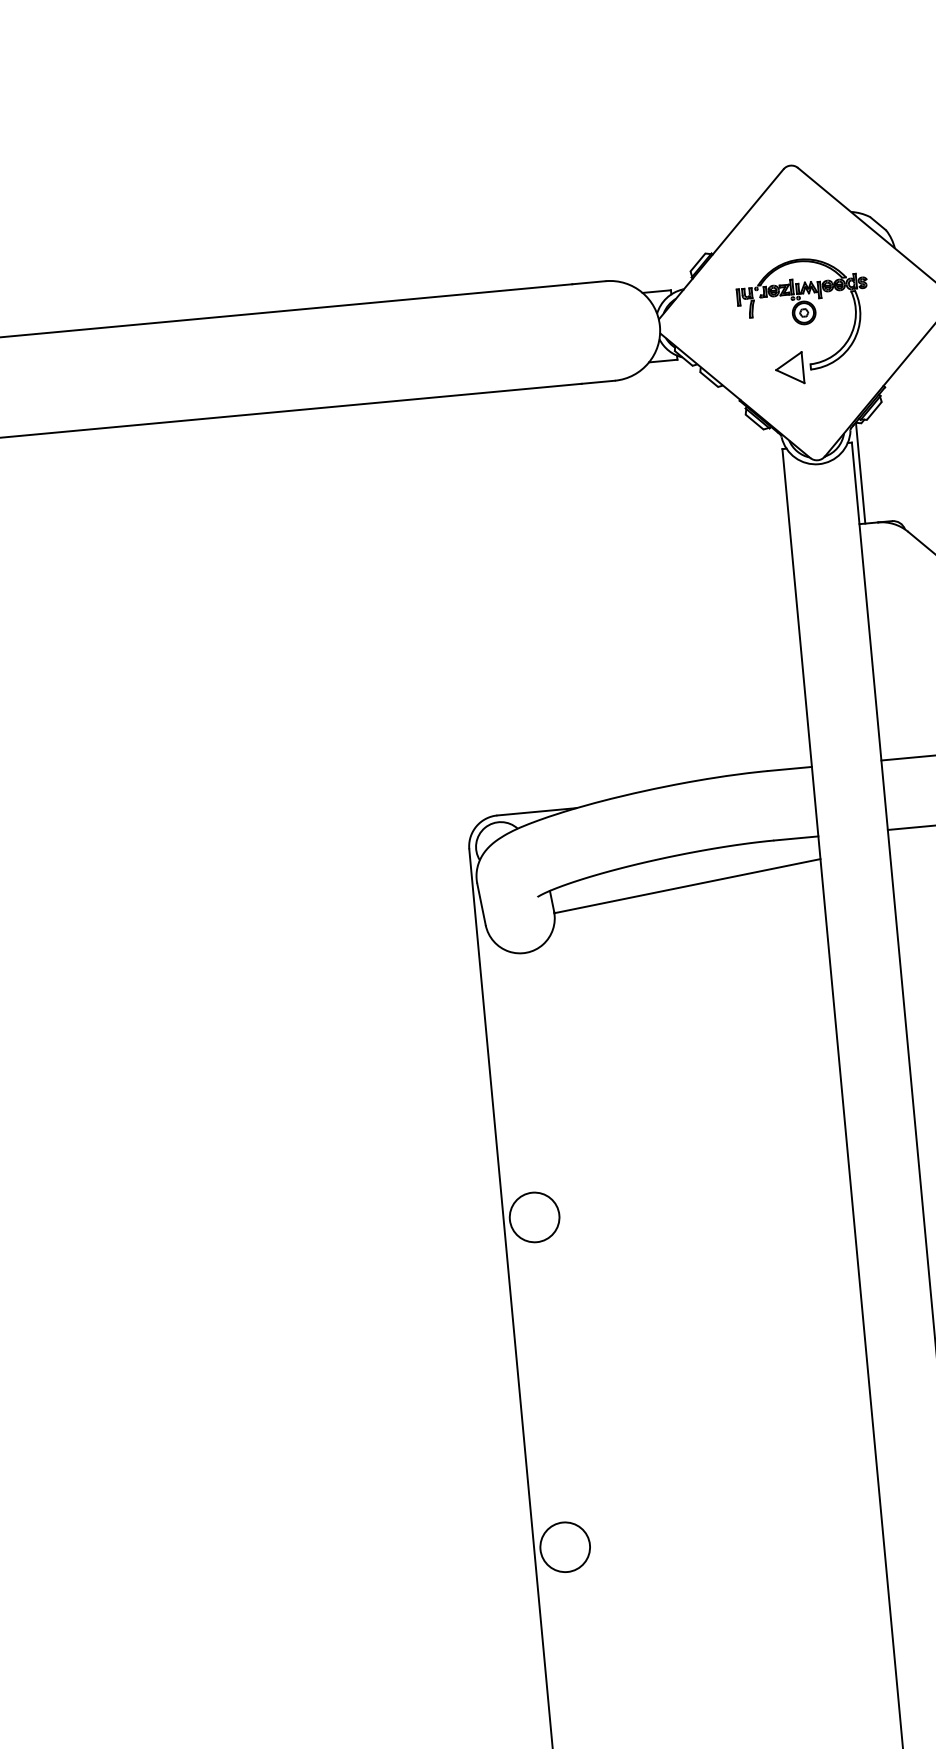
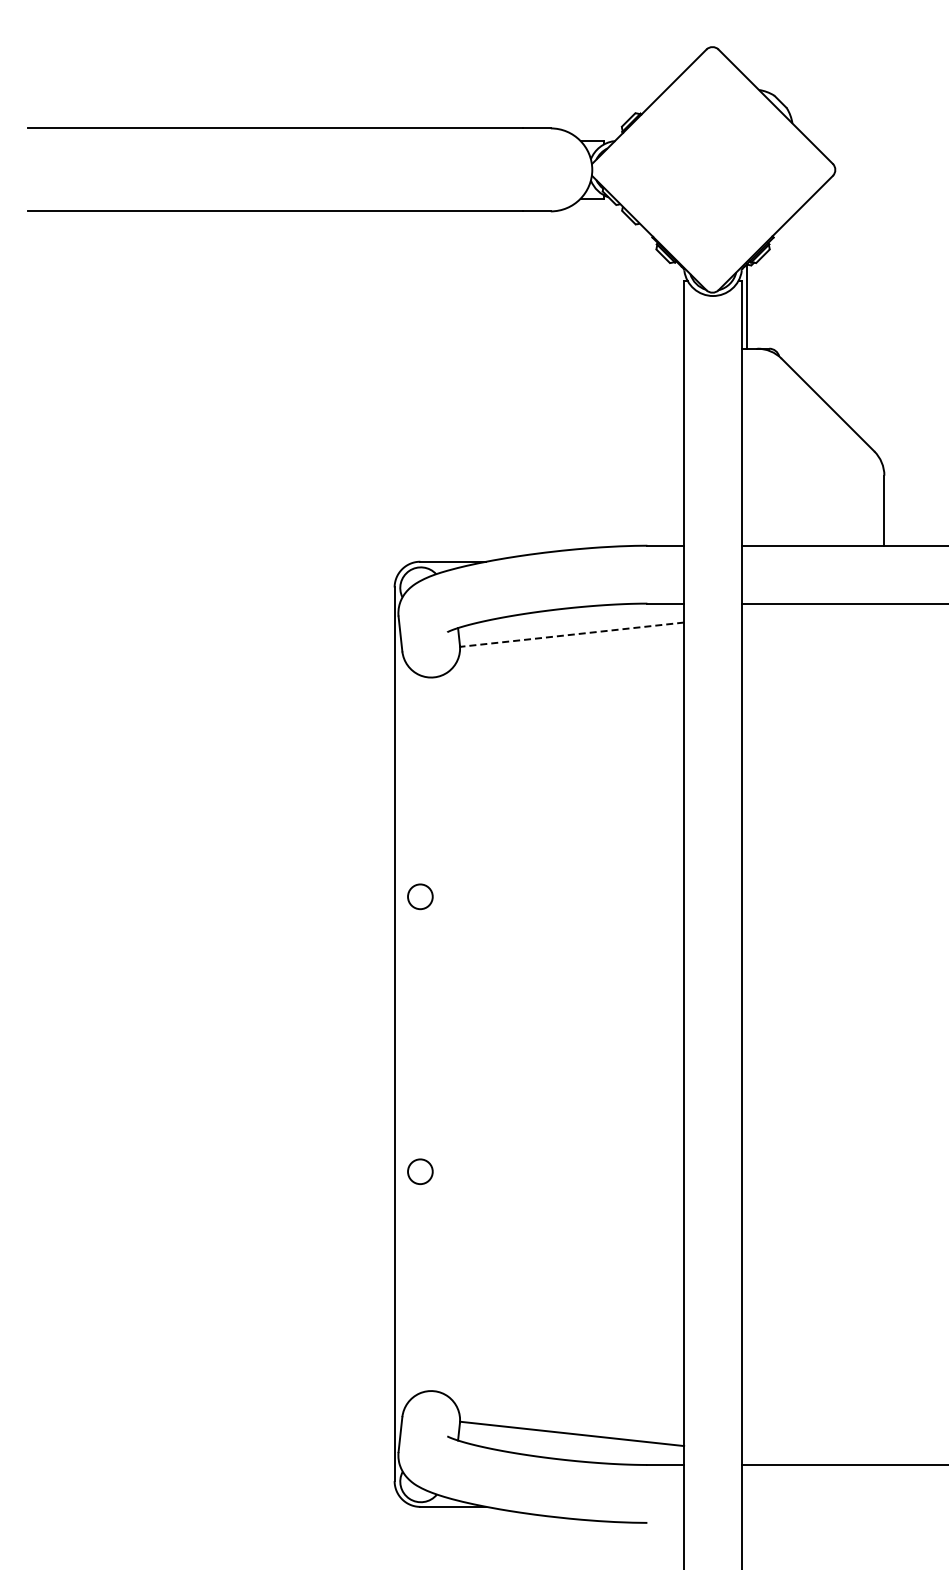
part: (804, 320) -> (712, 176), removed
line: (687, 885) -> (572, 634), solid -> dashed
circle: (534, 1217) -> (420, 896), size x0.6
circle: (565, 1546) -> (420, 1171), size x0.6

